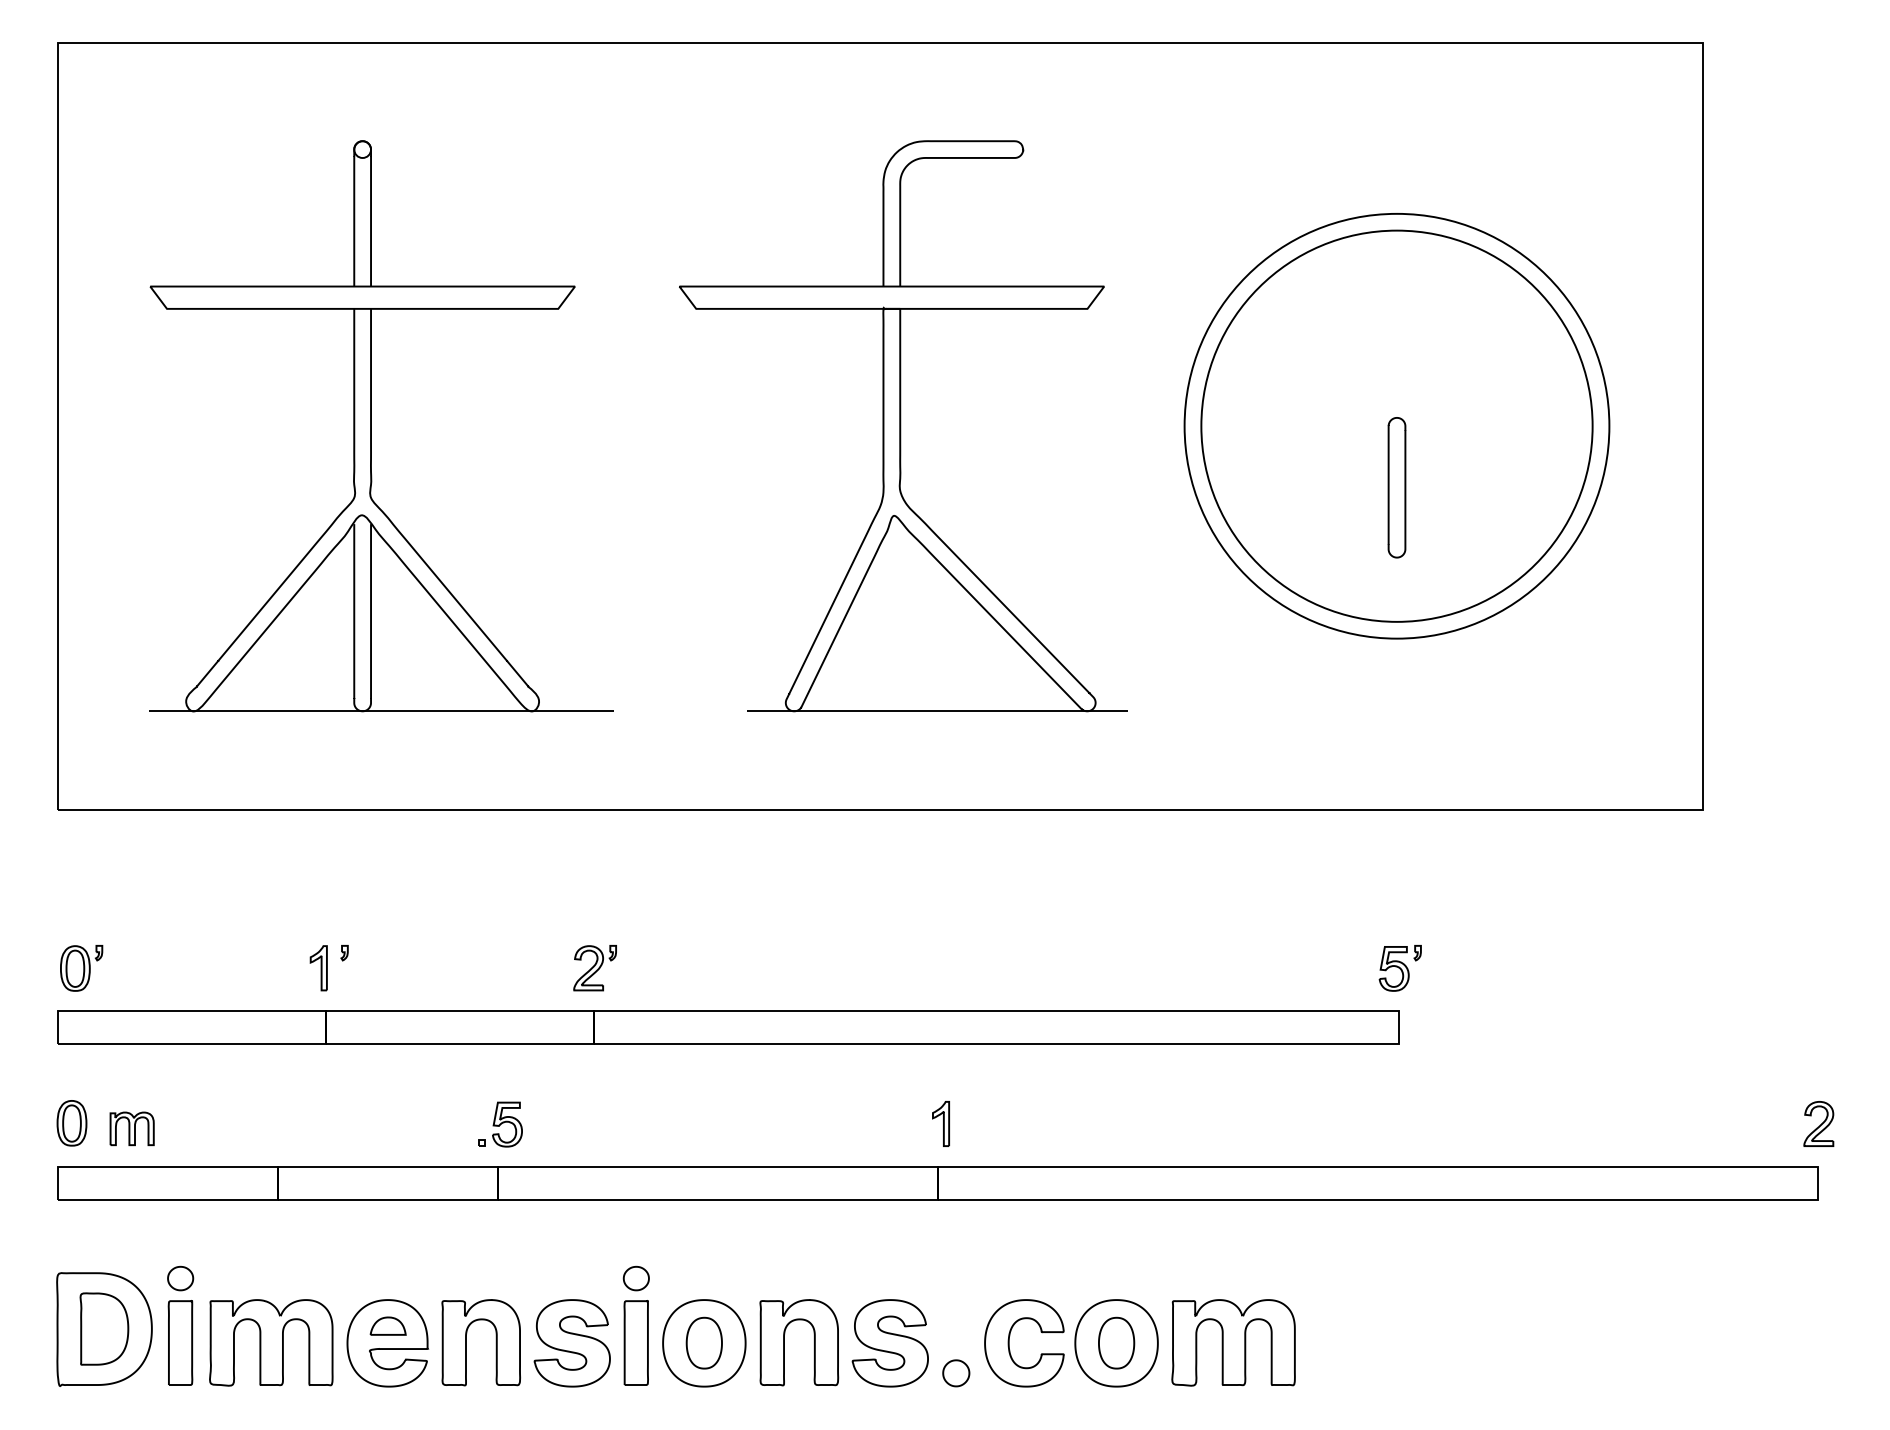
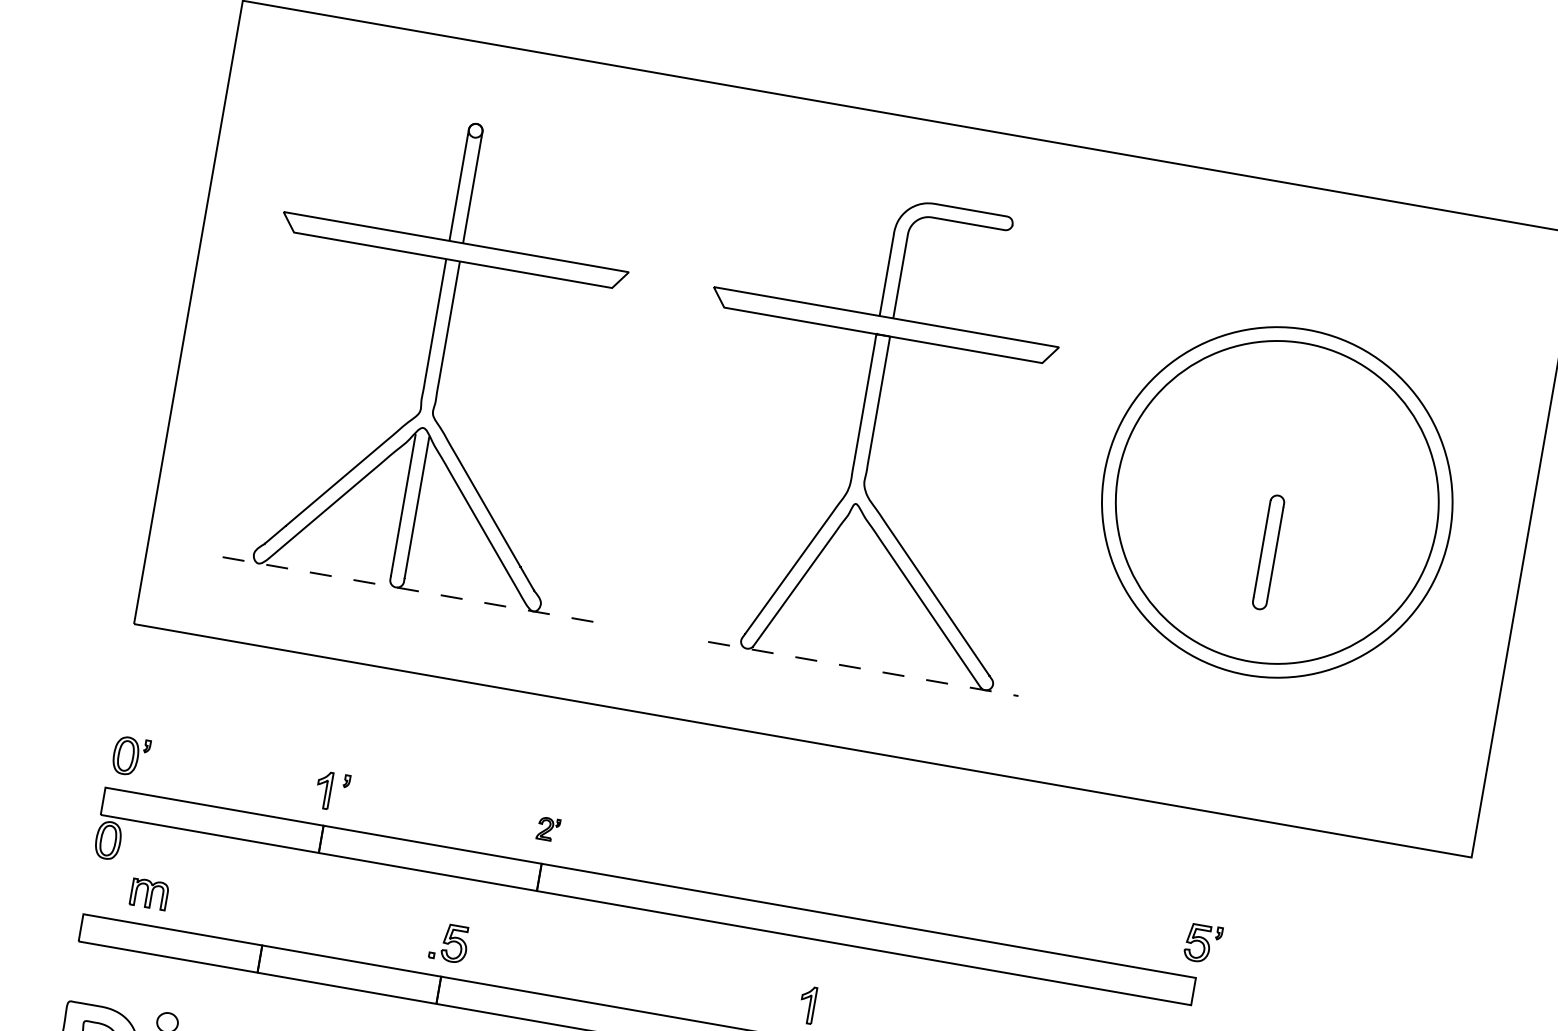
line: (382, 711) -> (412, 590), solid -> dashed
line: (937, 711) -> (863, 669), solid -> dashed
part: (594, 968) -> (548, 829), size x0.6
part: (71, 1123) -> (107, 840), moved

